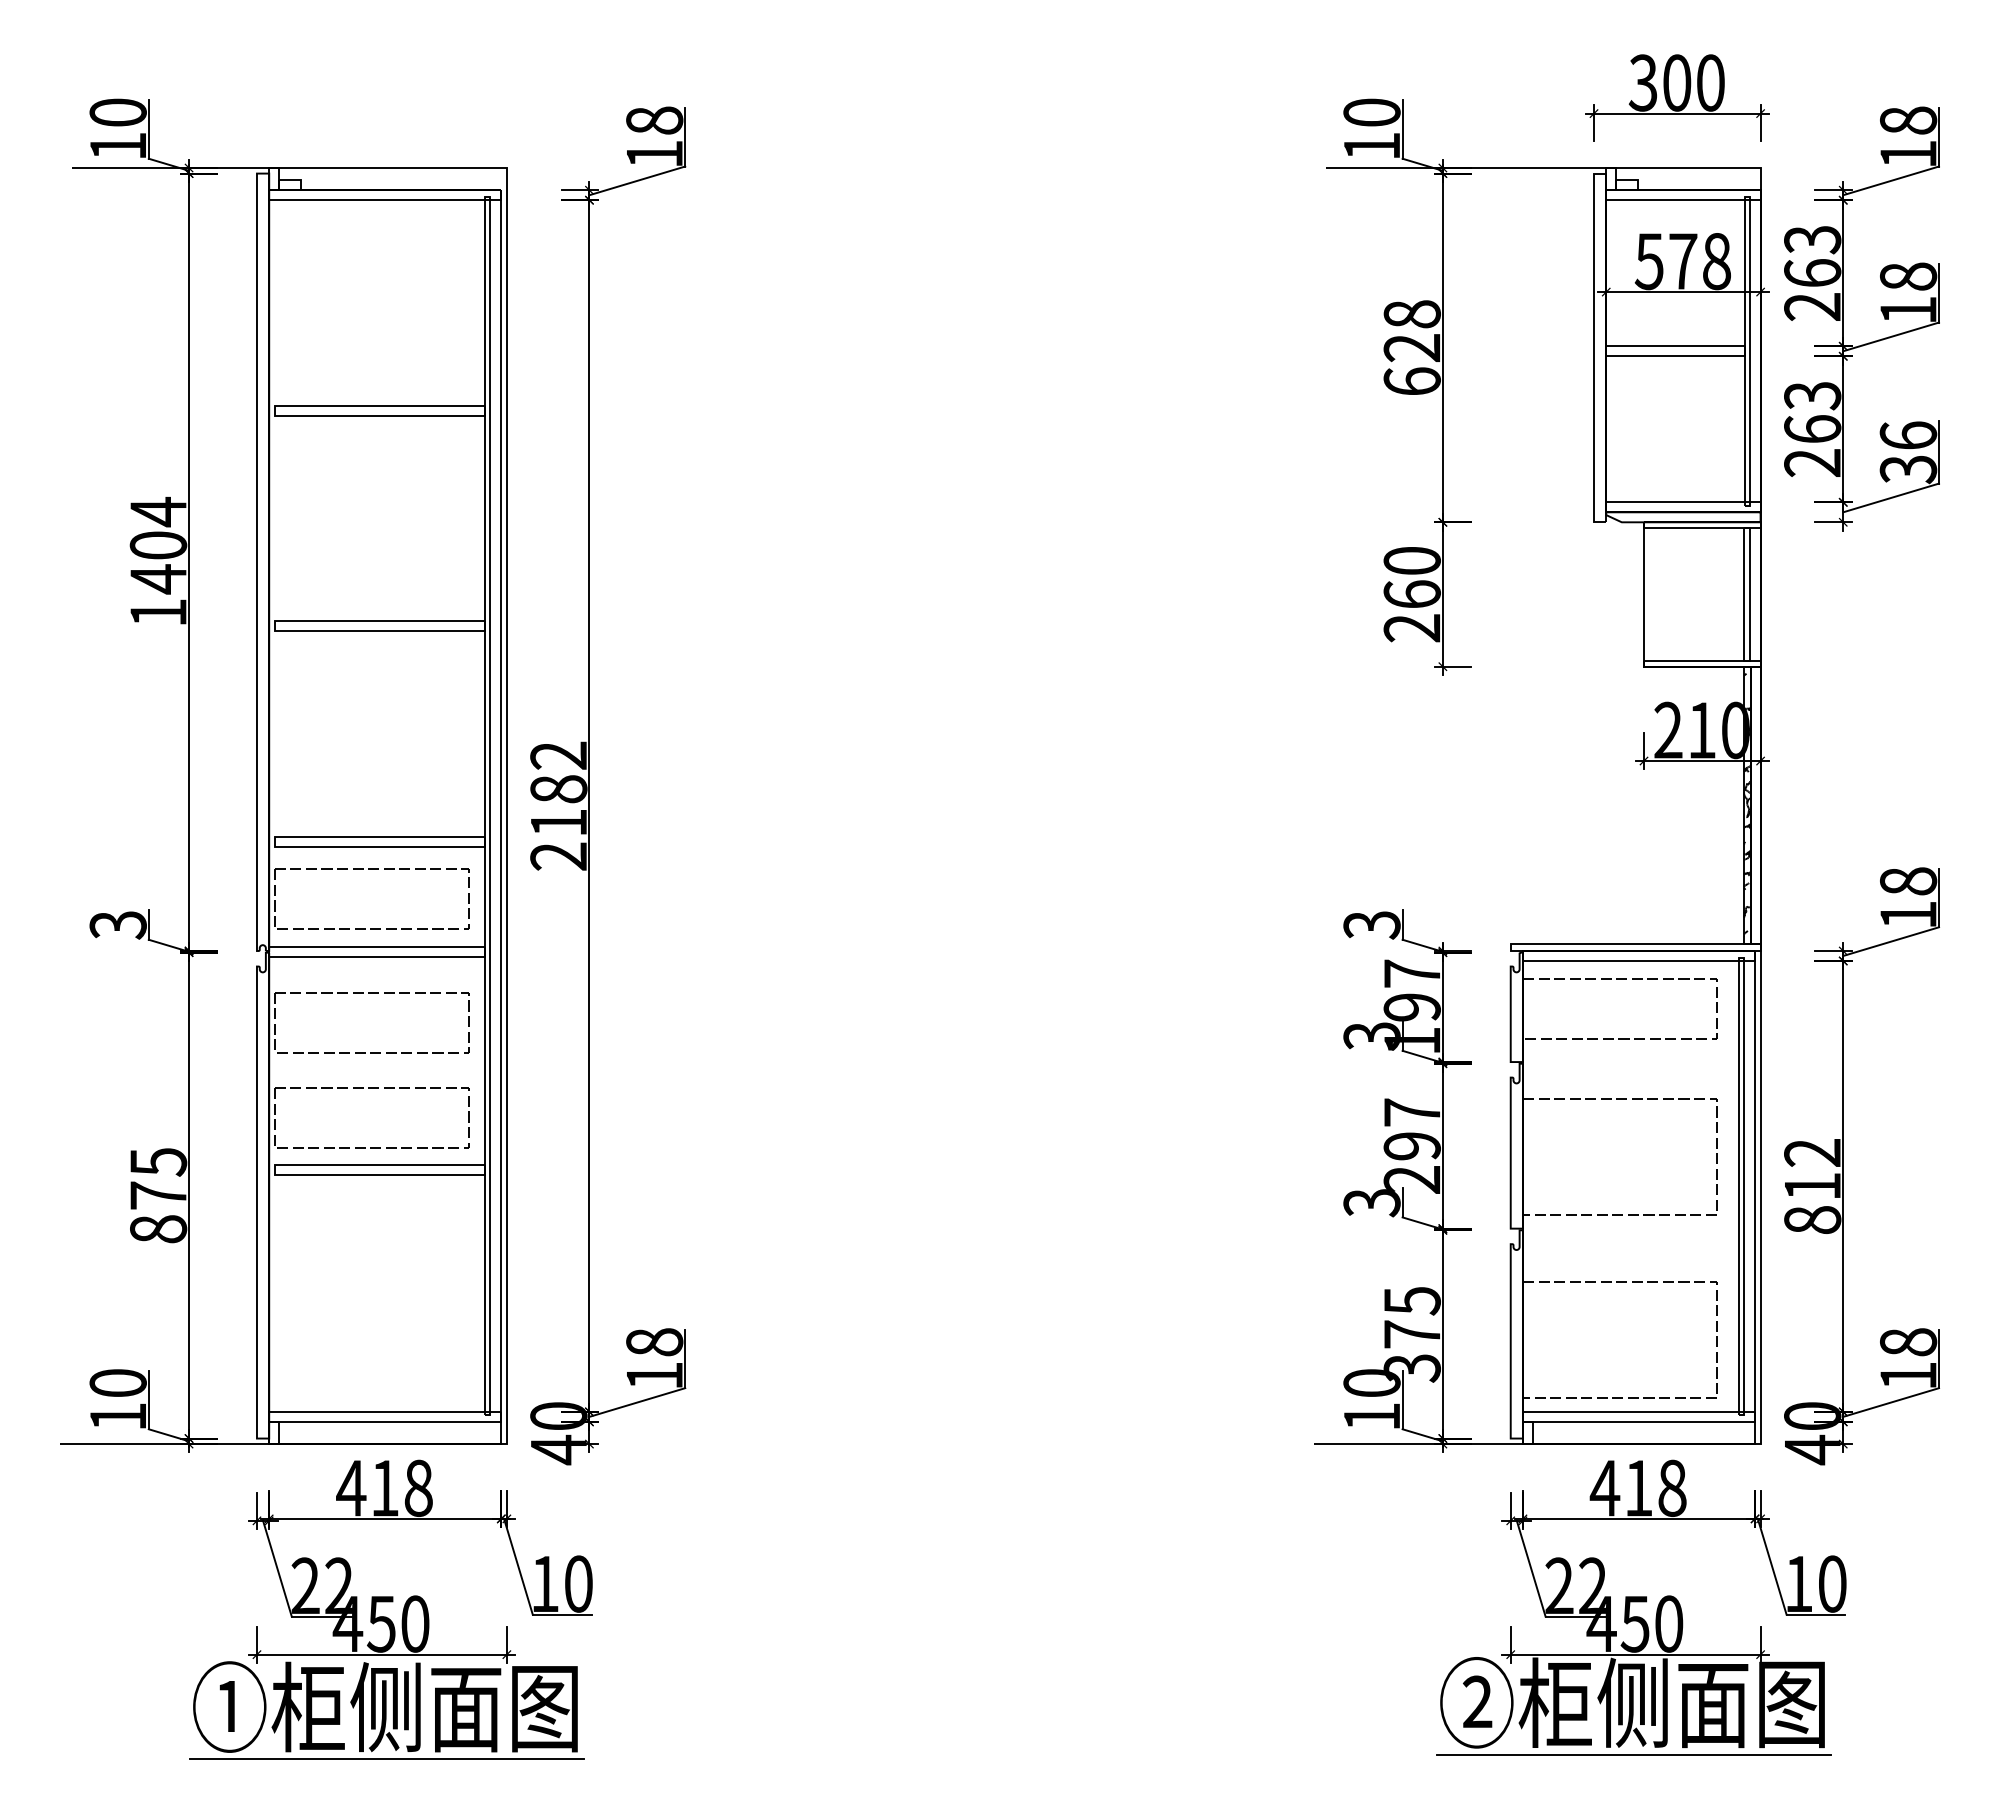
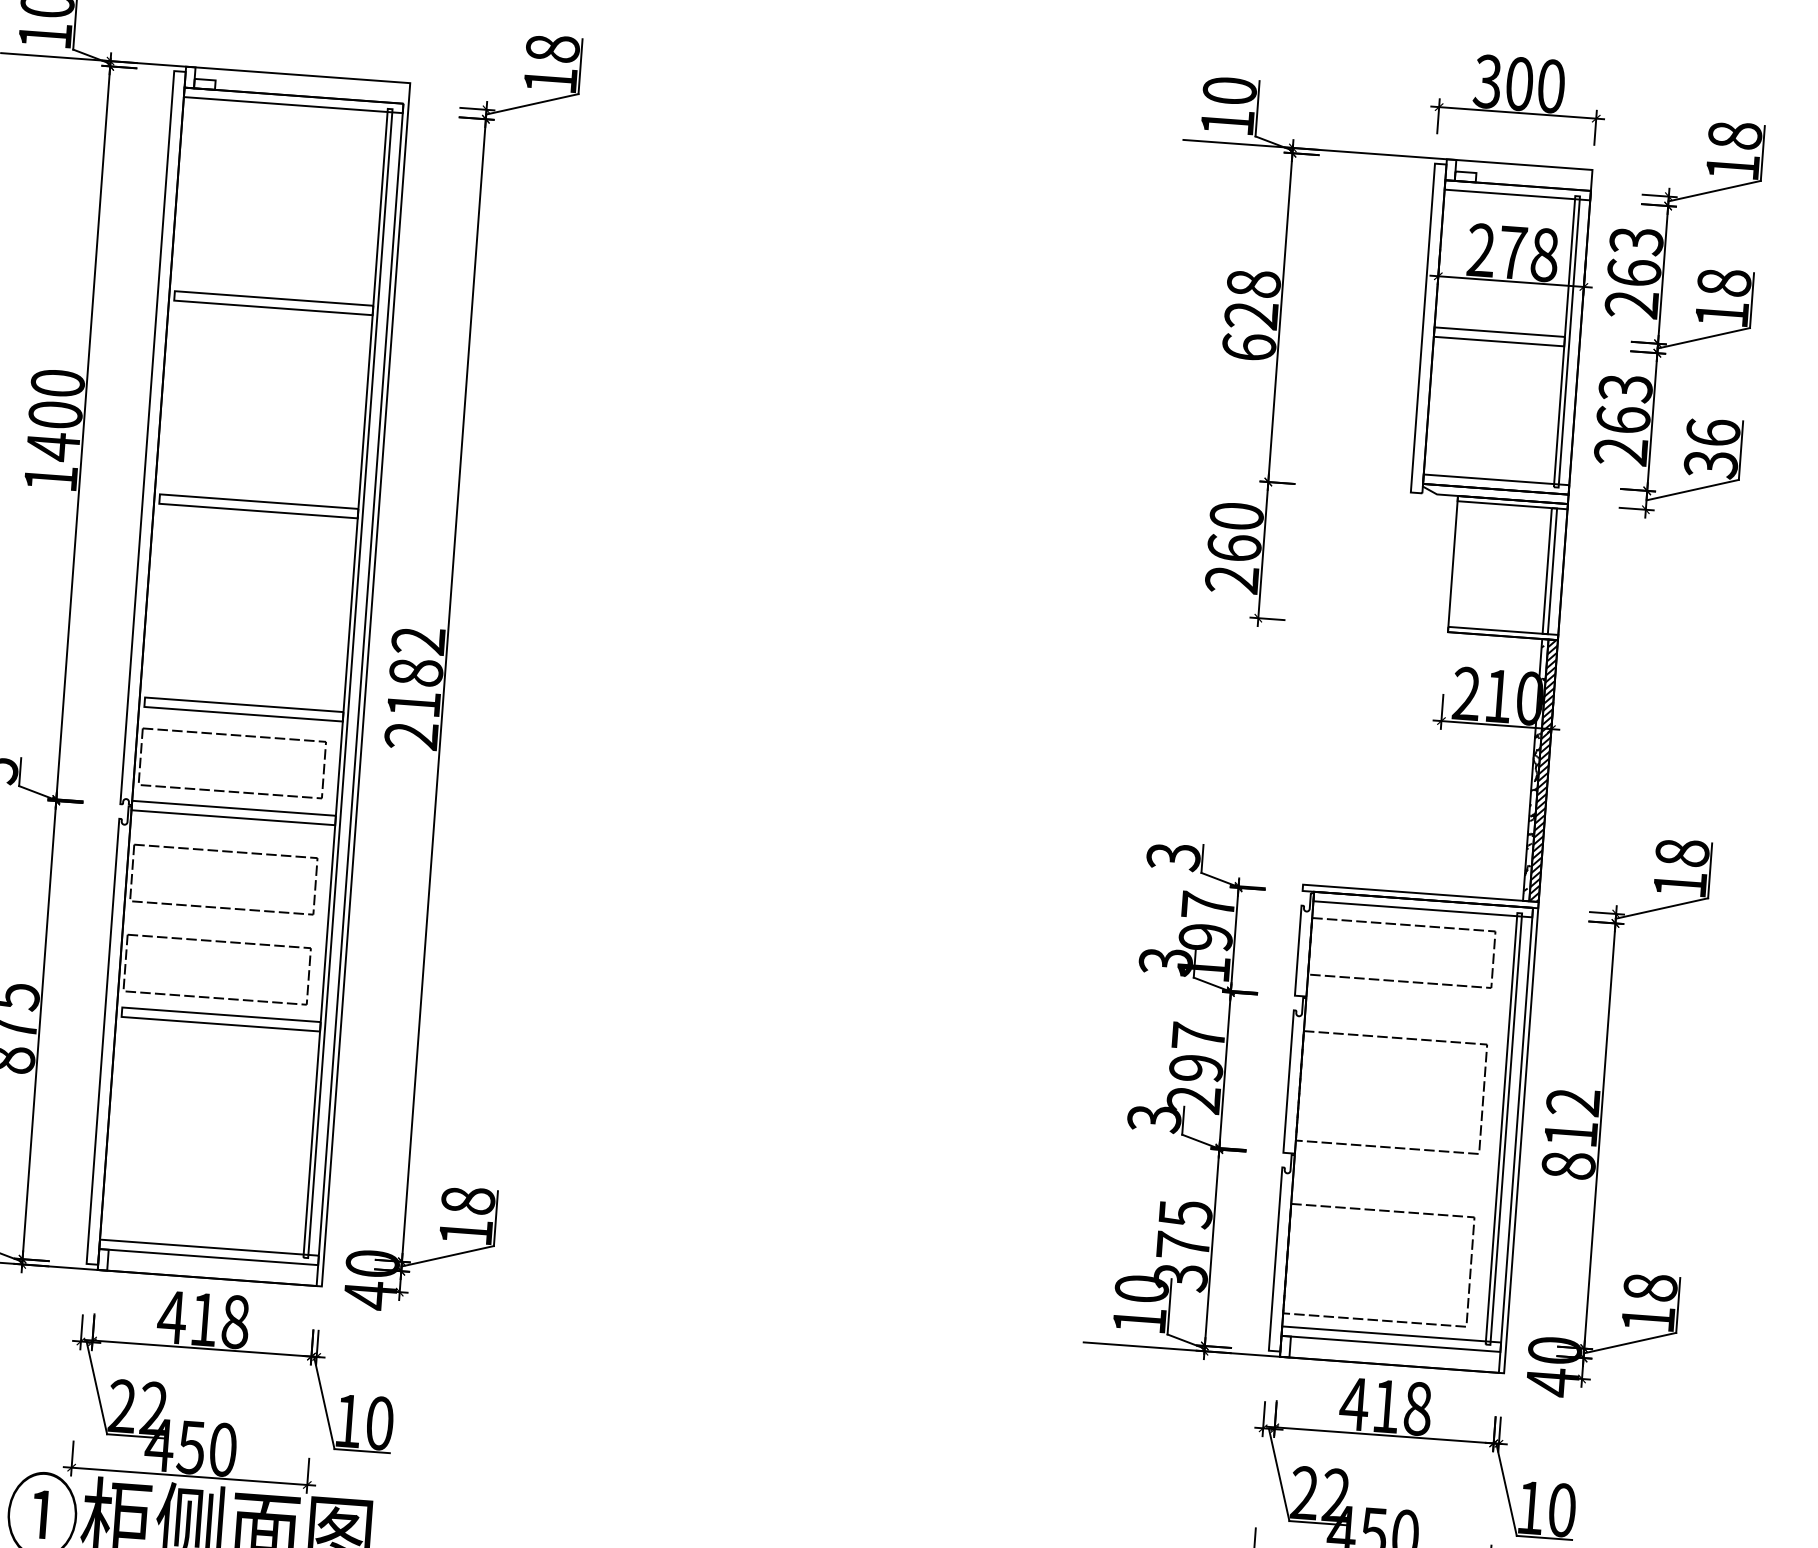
text: (1648, 261) -> (1480, 250), 578 -> 278
text: (158, 511) -> (57, 382), 1404 -> 1400
hatch: (1755, 805) -> (1543, 770), added

